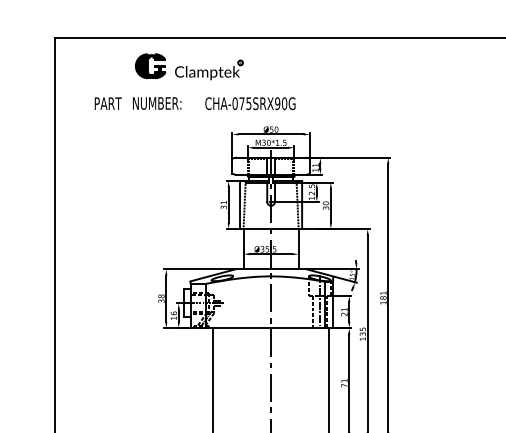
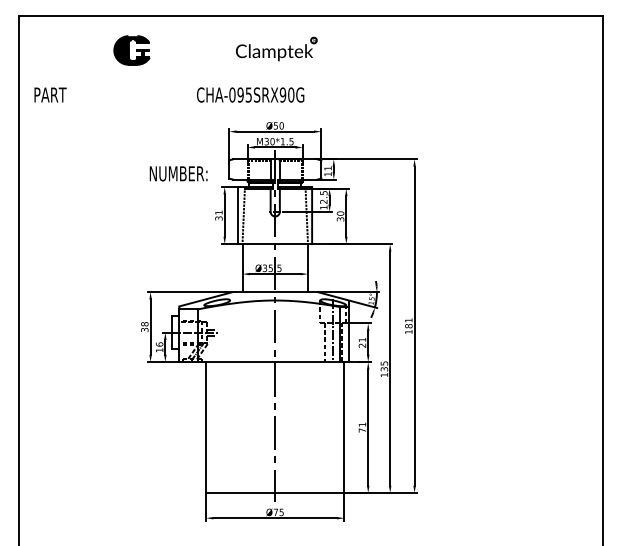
part: (209, 69) -> (276, 48), moved
text: (108, 103) -> (50, 94), moved
text: (157, 103) -> (178, 173), moved
text: (241, 103) -> (240, 94), CHA-075SRX90G -> CHA-095SRX90G

